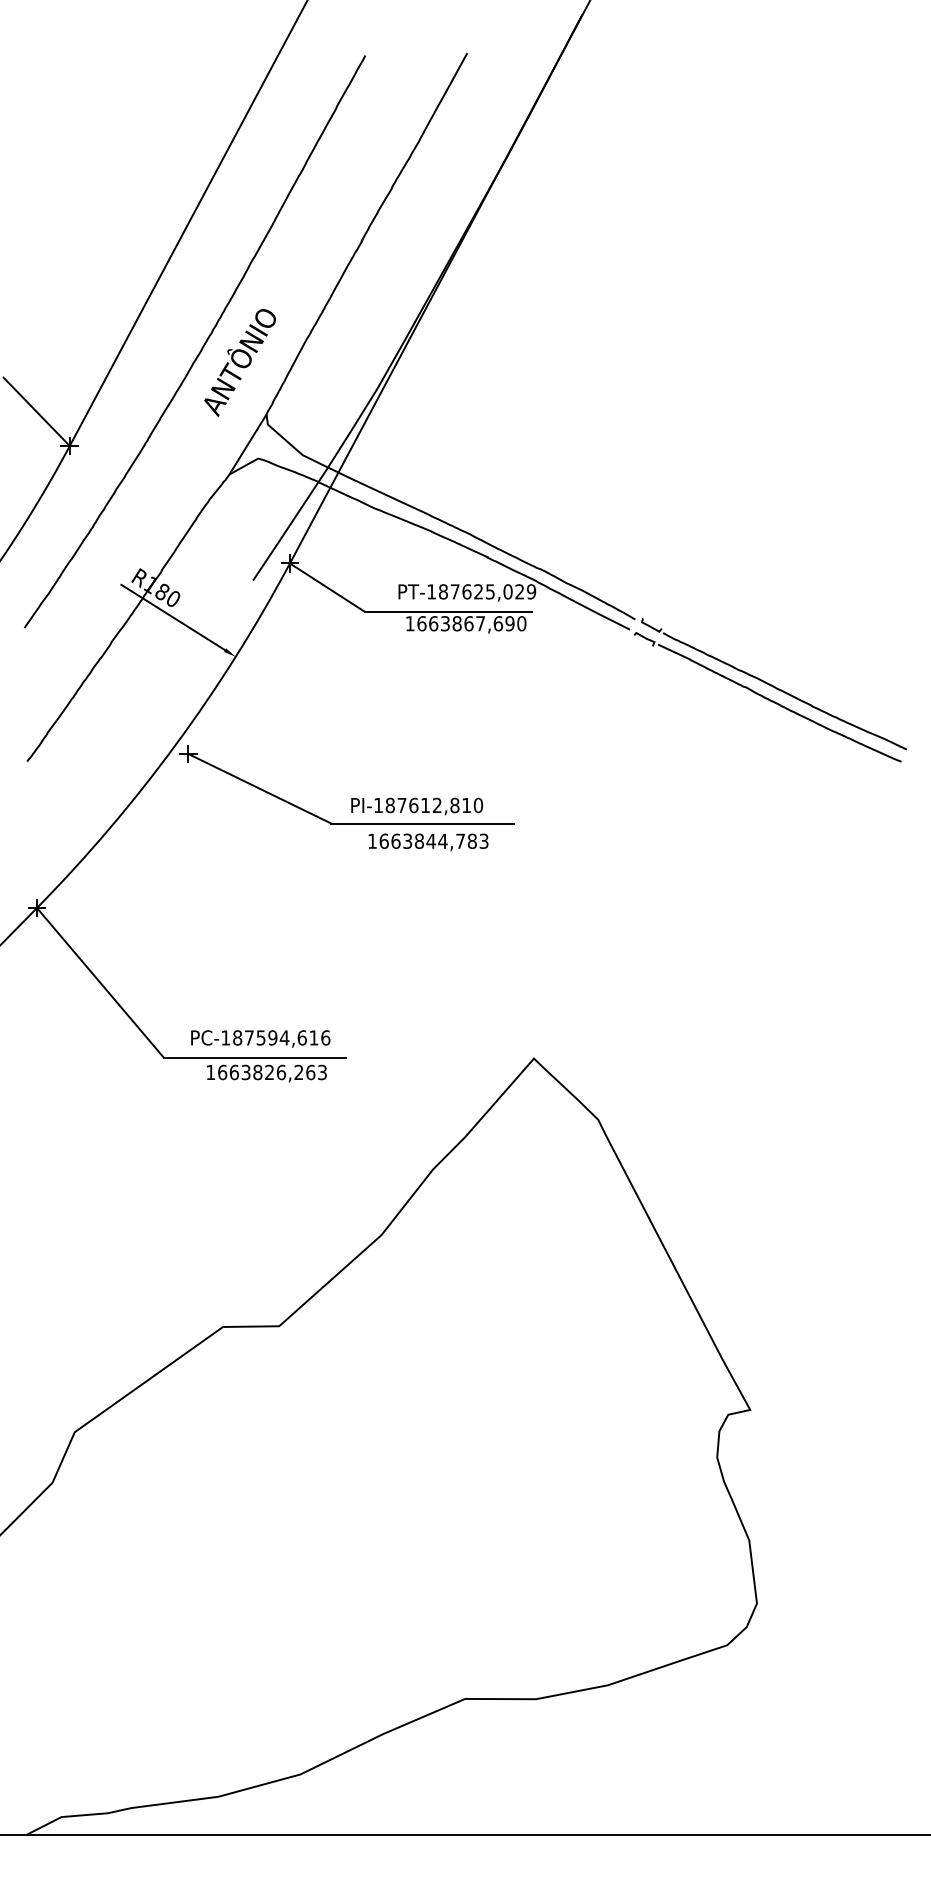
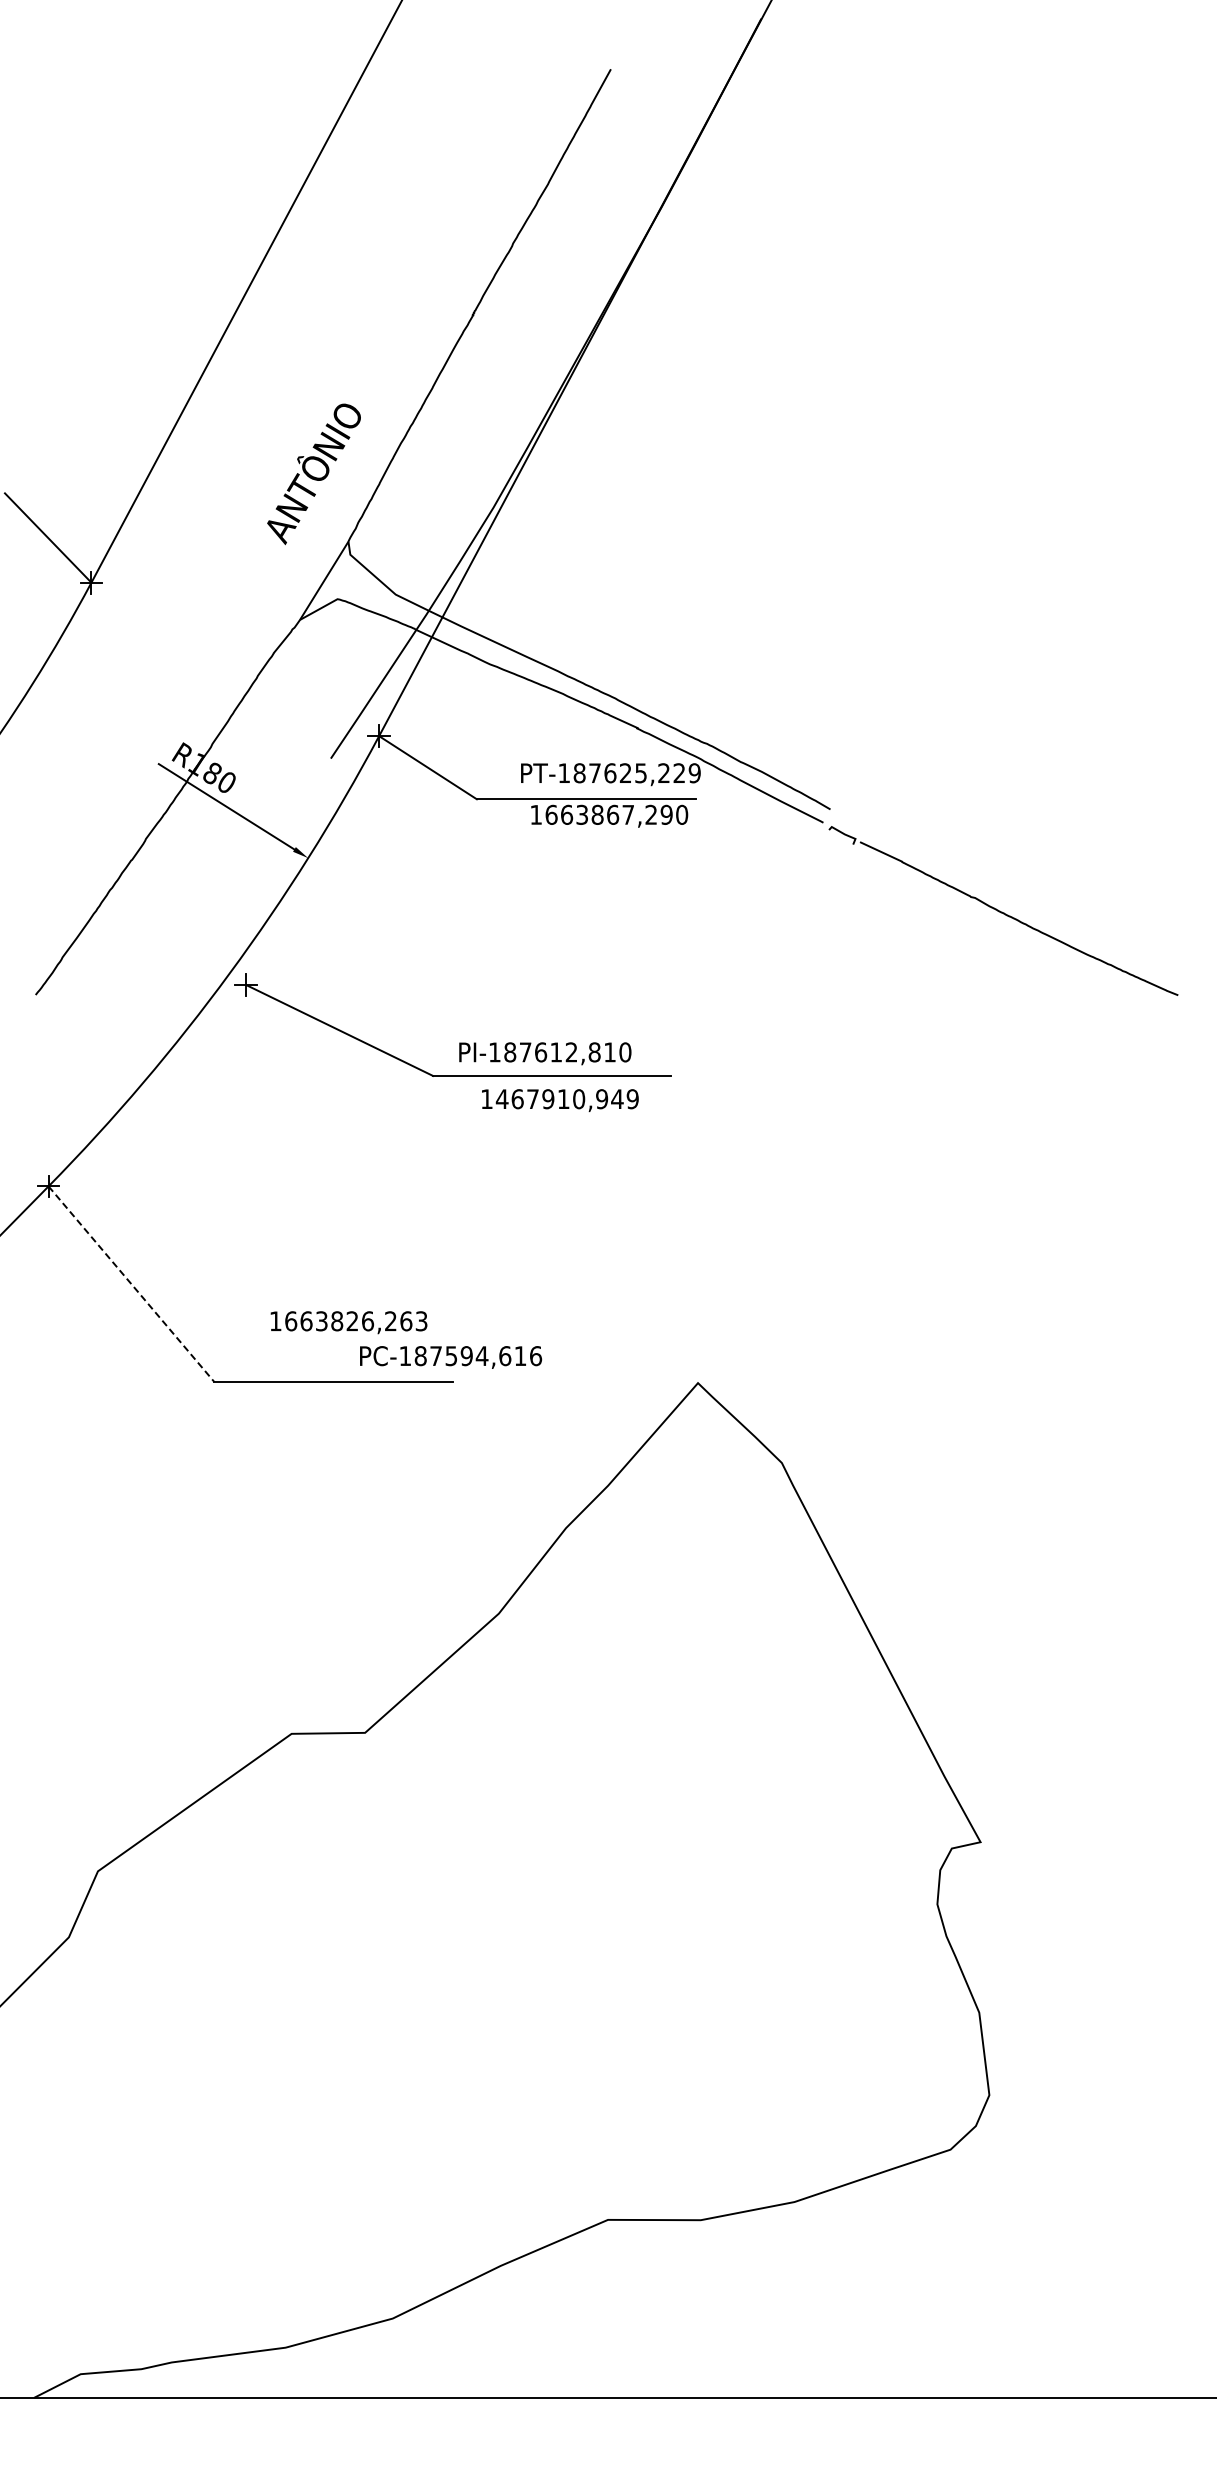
curve: (203, 345) -> (265, 451), removed
text: (508, 592) -> (664, 773), PT-187625,029 -> PT-187625,229
text: (498, 623) -> (651, 814), 1663867,690 -> 1663867,290
part: (773, 683) -> (1011, 893), removed
text: (433, 841) -> (566, 1099), 1663844,783 -> 1467910,949
line: (100, 983) -> (131, 1284), solid -> dashed
text: (261, 1038) -> (451, 1357), moved
text: (266, 1073) -> (348, 1322), moved

